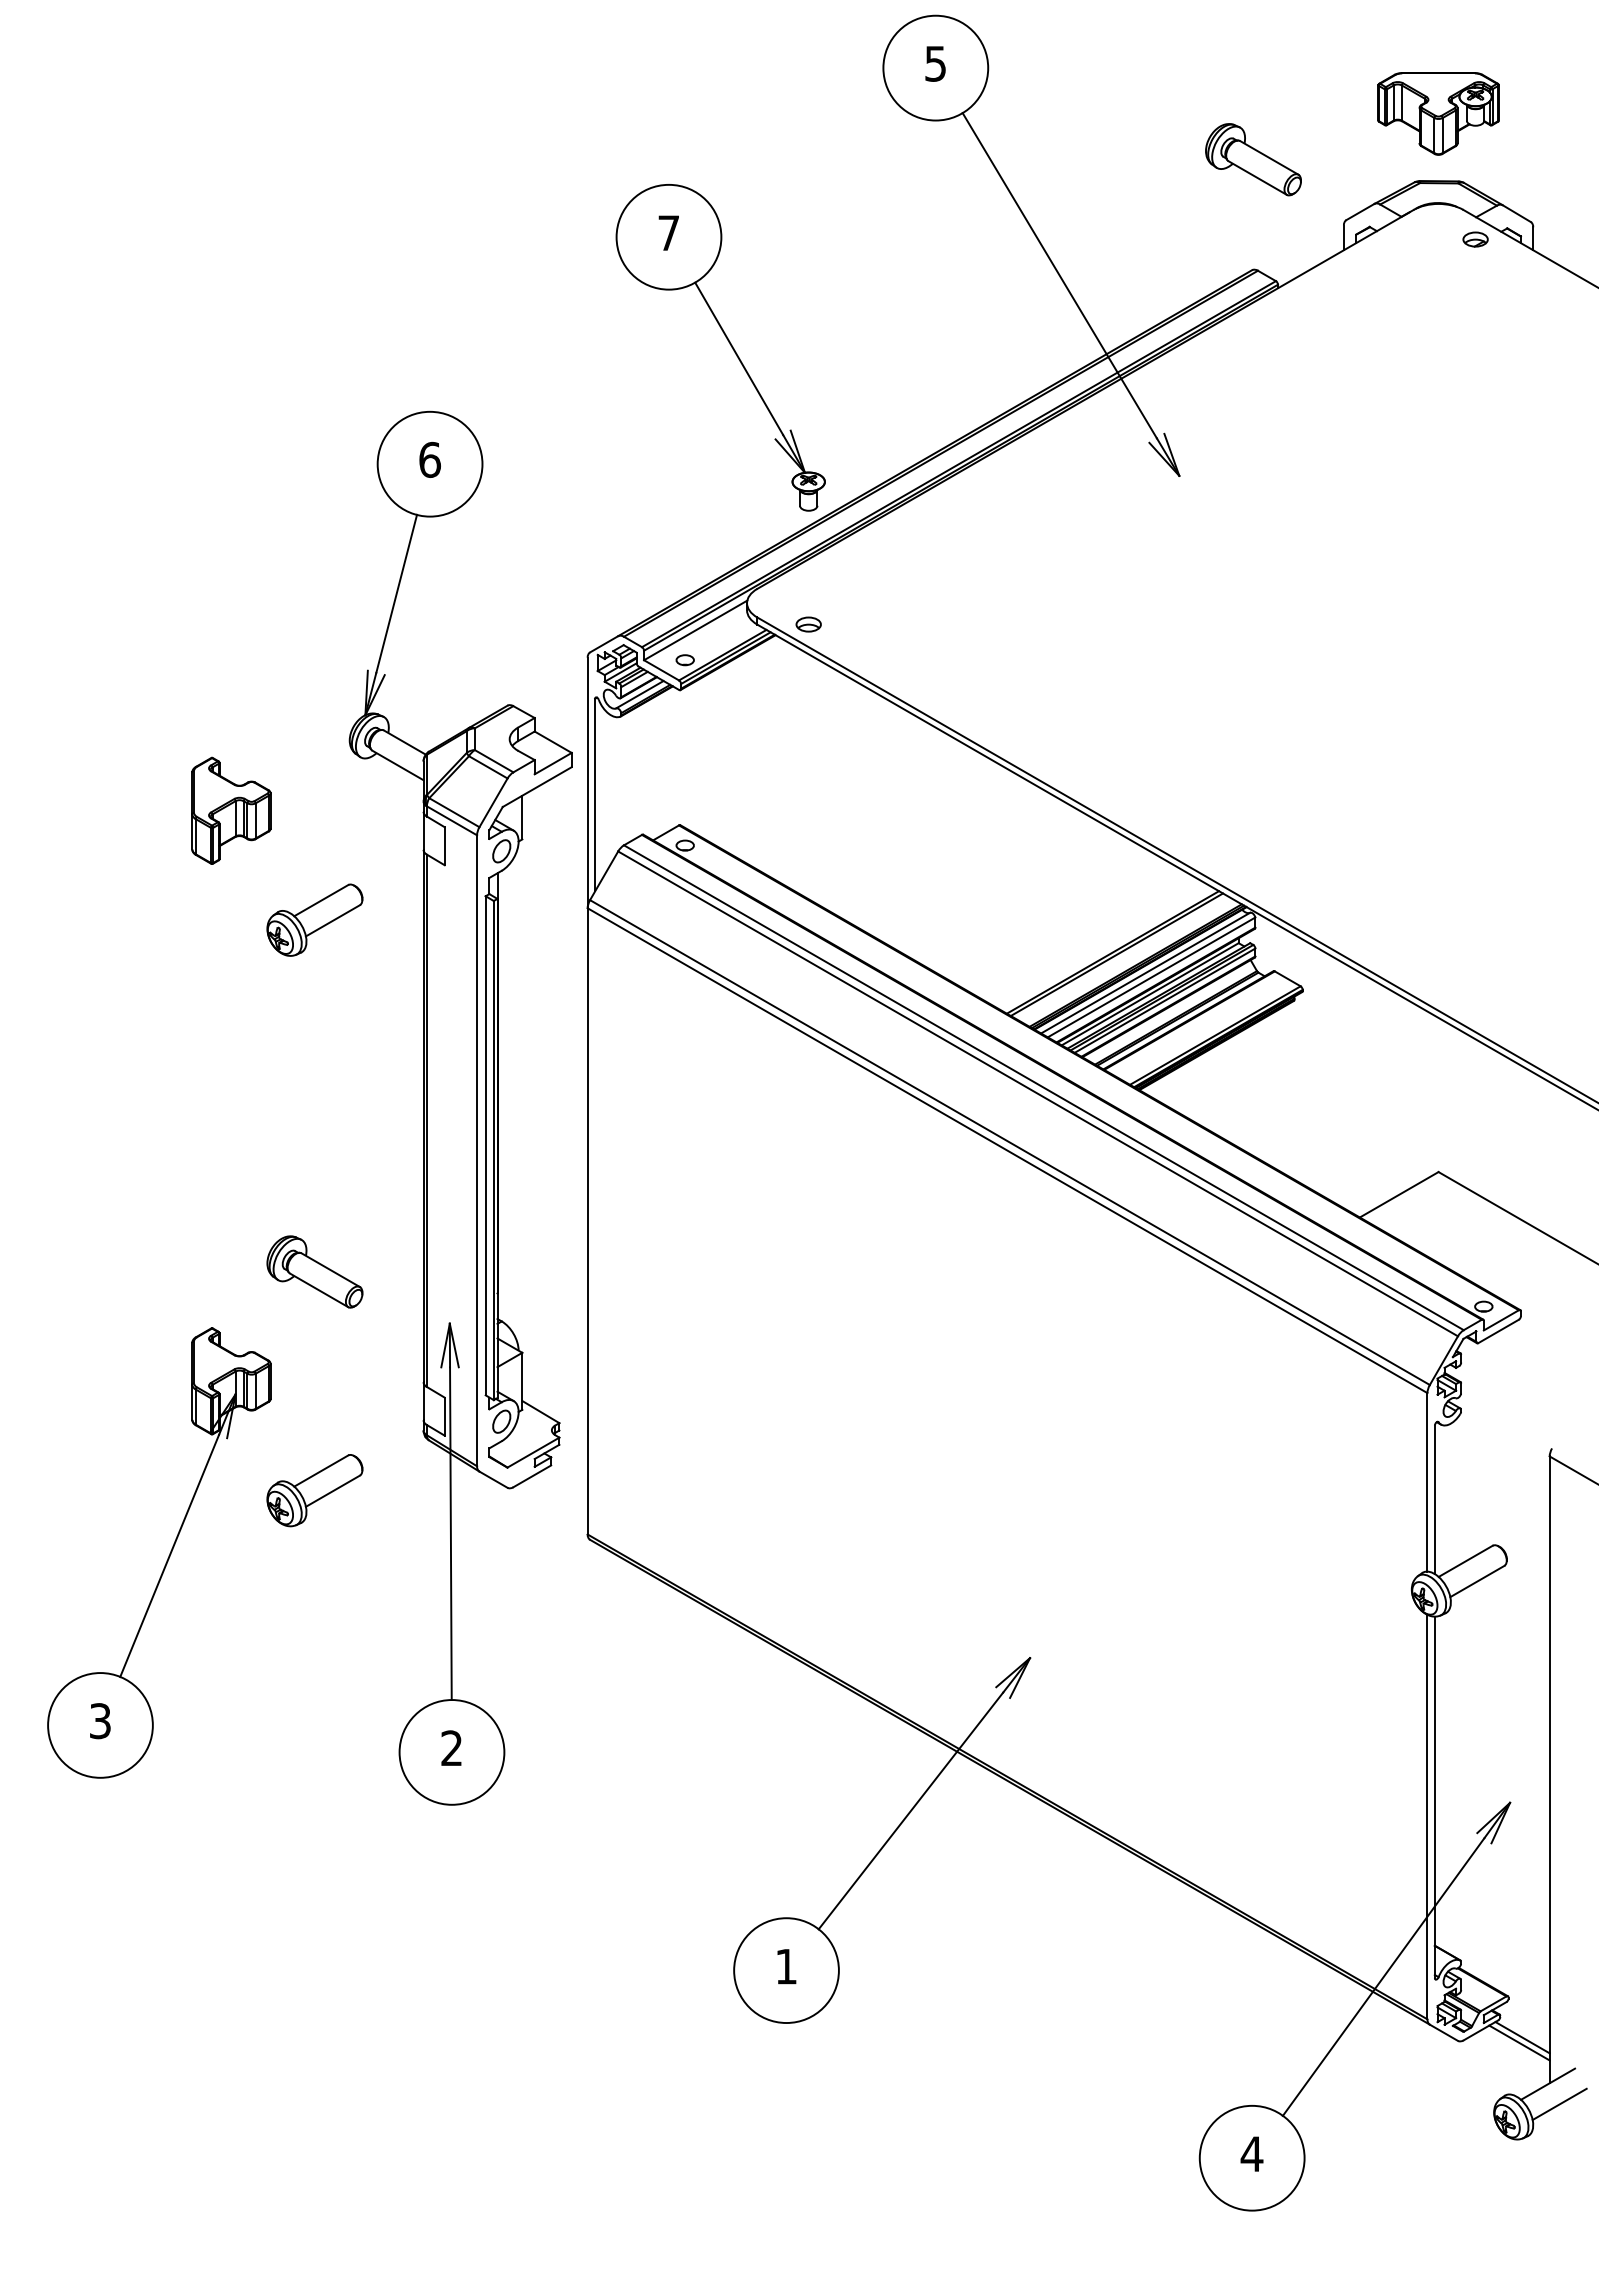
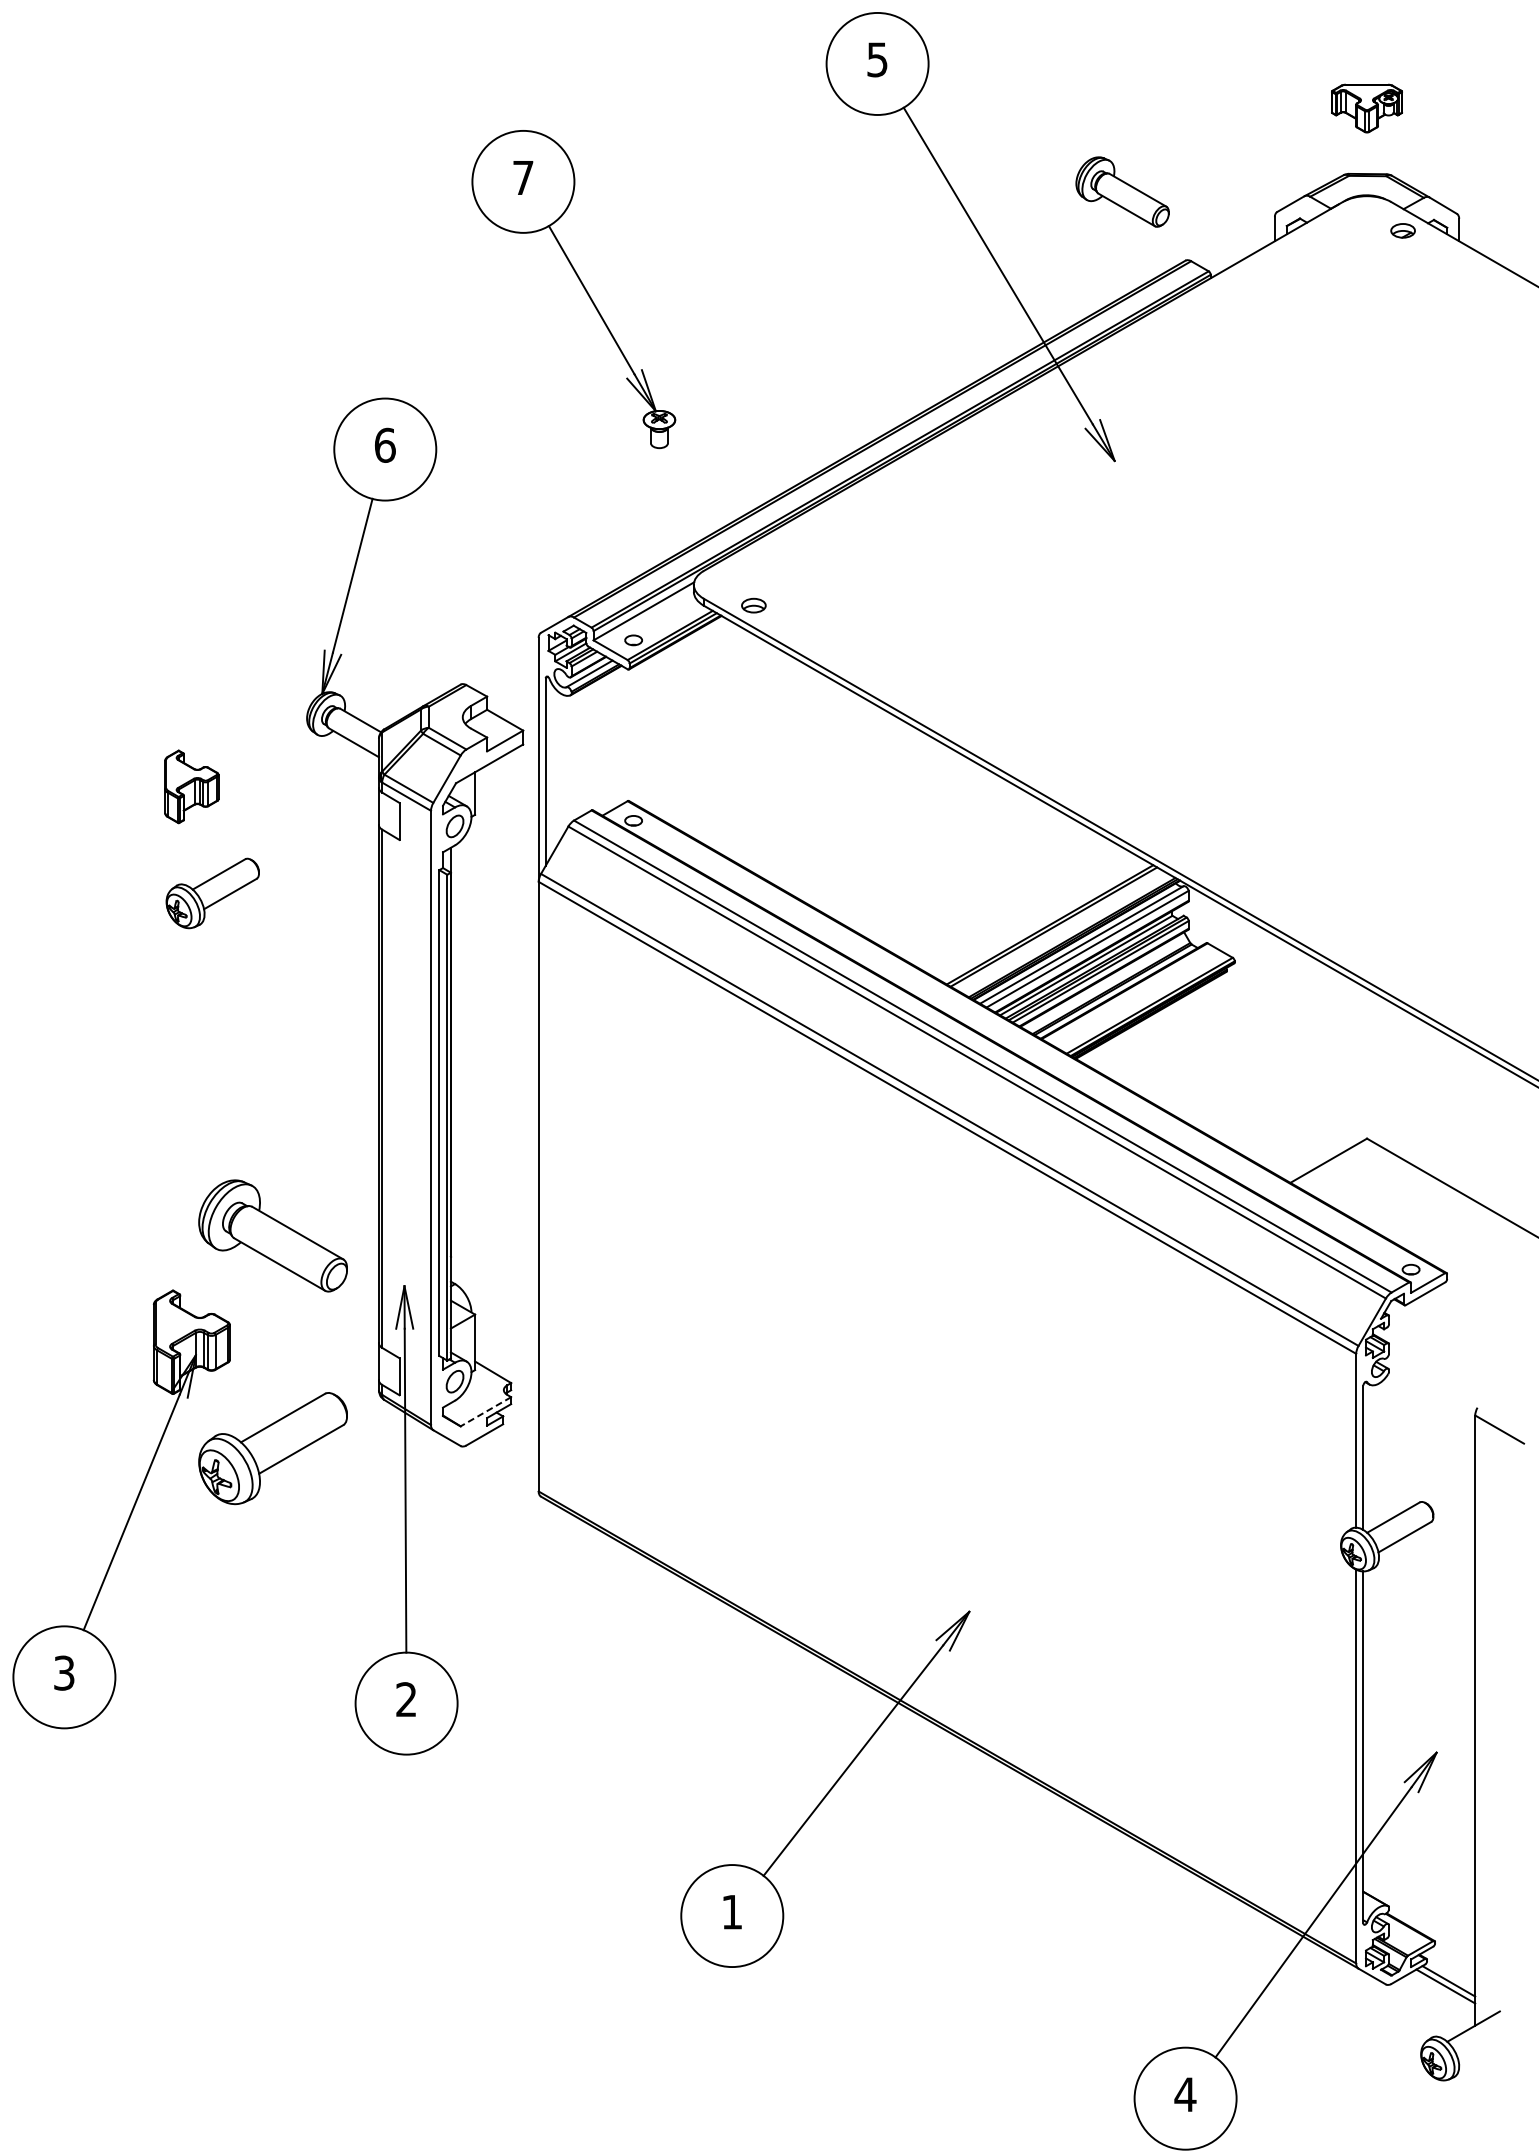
part: (1438, 113) -> (1366, 108), size x0.6
part: (1253, 159) -> (1122, 191), moved
part: (728, 342) -> (581, 284), moved
part: (231, 810) -> (191, 786), size x0.7
part: (314, 919) -> (212, 892), moved
part: (314, 1271) -> (272, 1235), size x1.6
line: (533, 1452) -> (485, 1411), solid -> dashed
part: (314, 1490) -> (272, 1448), size x1.6
line: (1559, 2103) -> (1484, 2045), removed

